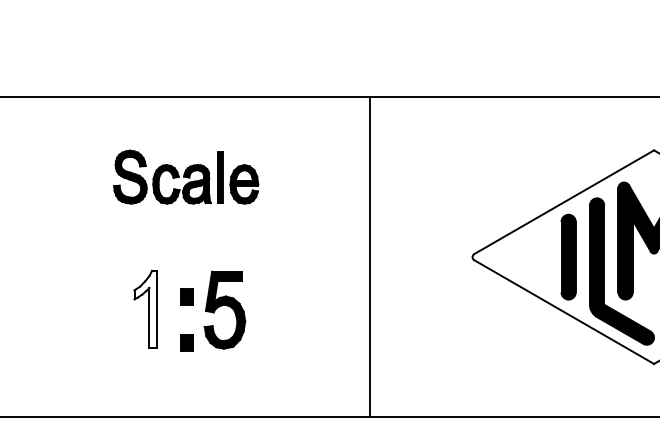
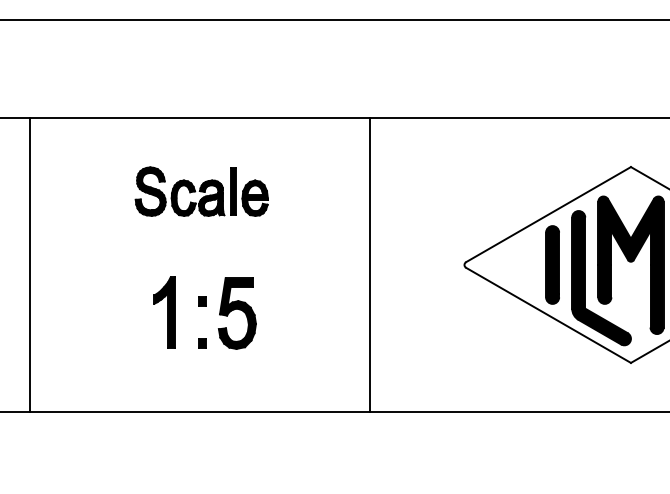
part: (186, 296) -> (202, 301), size x0.62
fill: (145, 308) -> (164, 312), added
part: (186, 342) -> (202, 343), size x0.62

